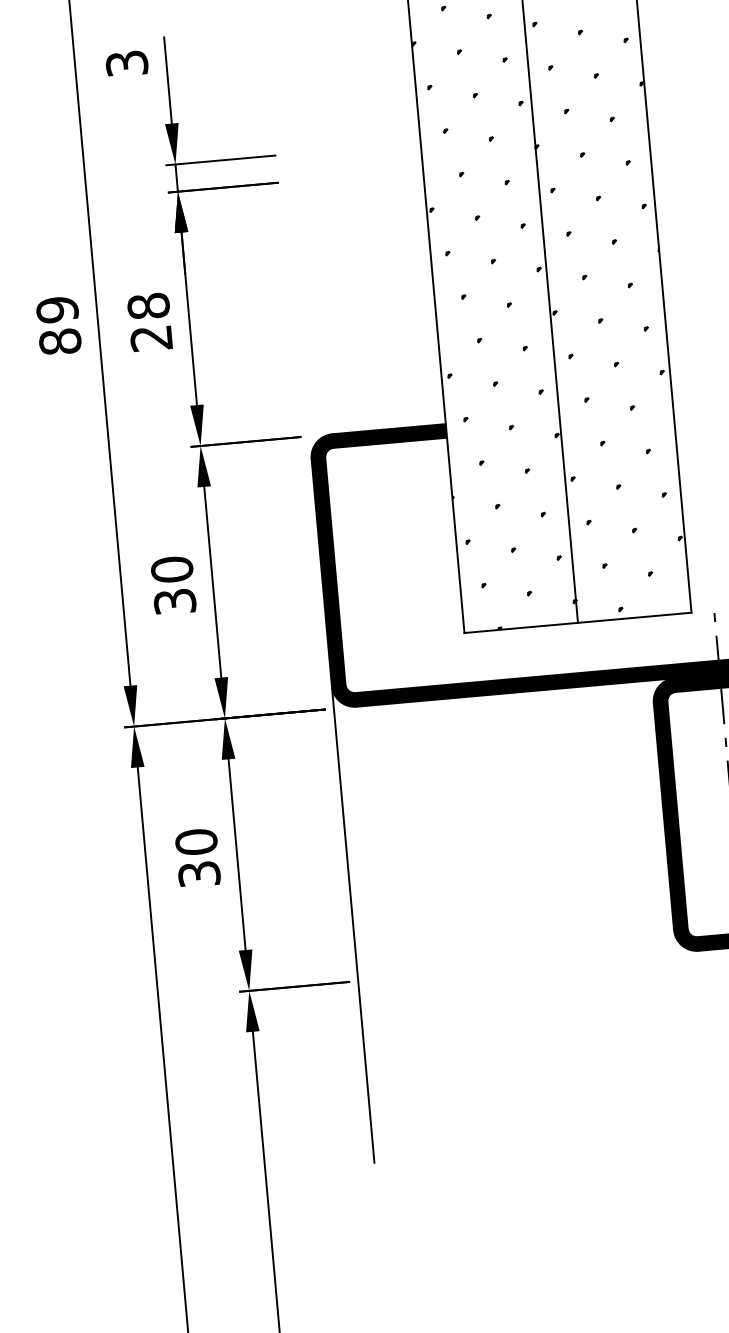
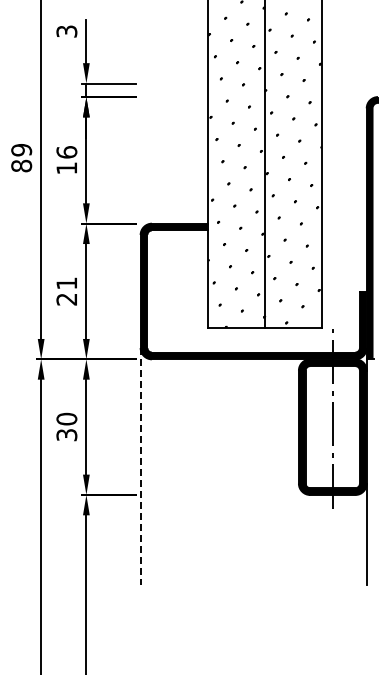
text: (149, 322) -> (66, 160), 28 -> 16
text: (172, 585) -> (66, 291), 30 -> 21
line: (352, 924) -> (140, 466), solid -> dashed

